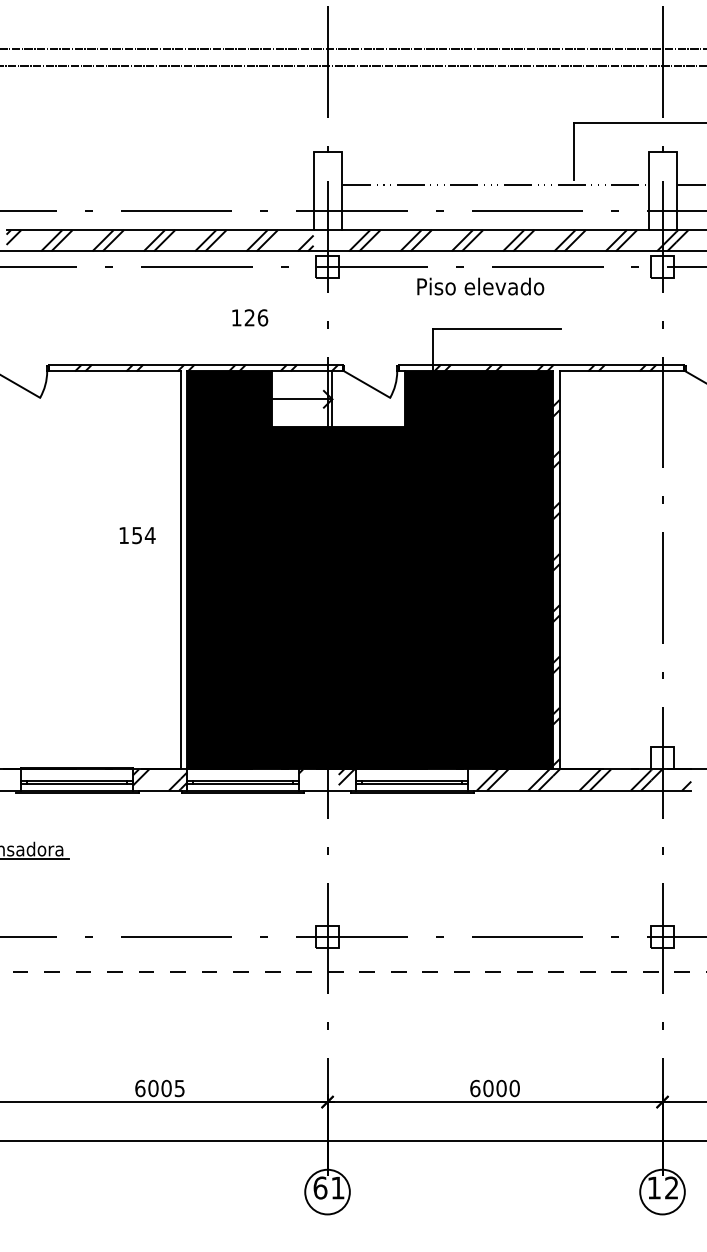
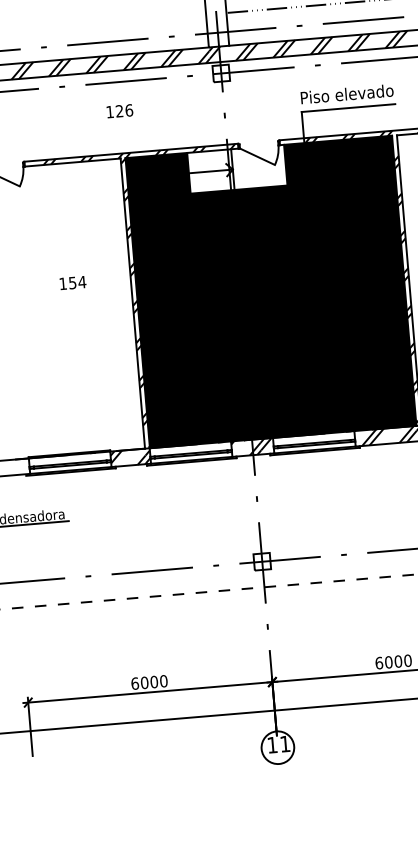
hatch: (321, 237) -> (215, 52), added
text: (480, 286) -> (347, 94), moved
text: (250, 317) -> (120, 110), moved
text: (137, 535) -> (72, 283), moved
hatch: (183, 554) -> (133, 291), added
hatch: (330, 782) -> (254, 449), added
text: (179, 1088) -> (163, 681), 6005 -> 6000
text: (320, 1187) -> (272, 744), 61 -> 11

